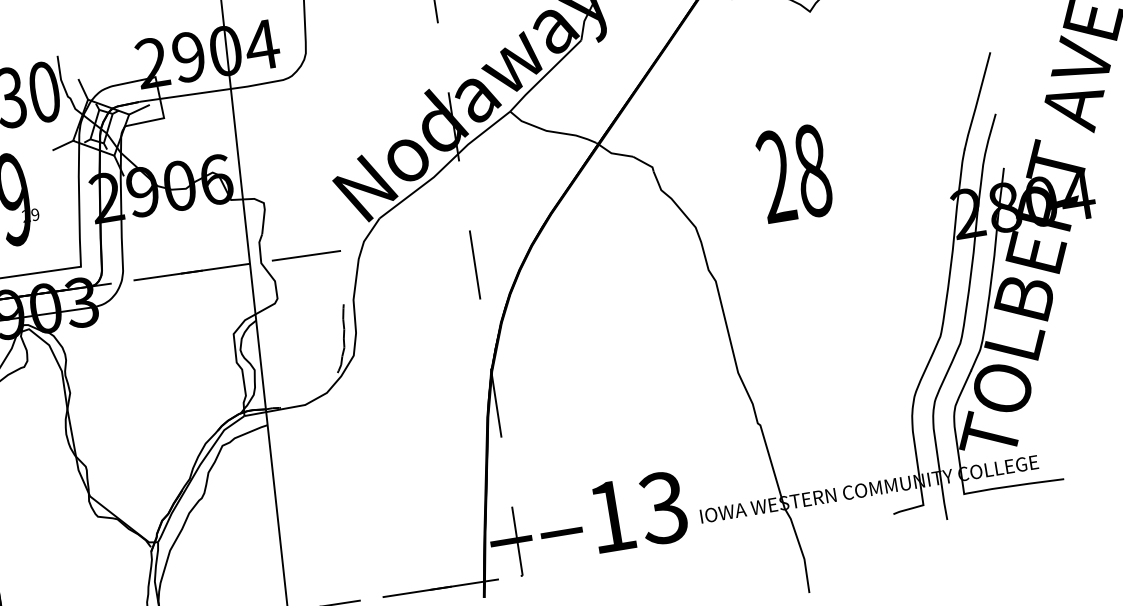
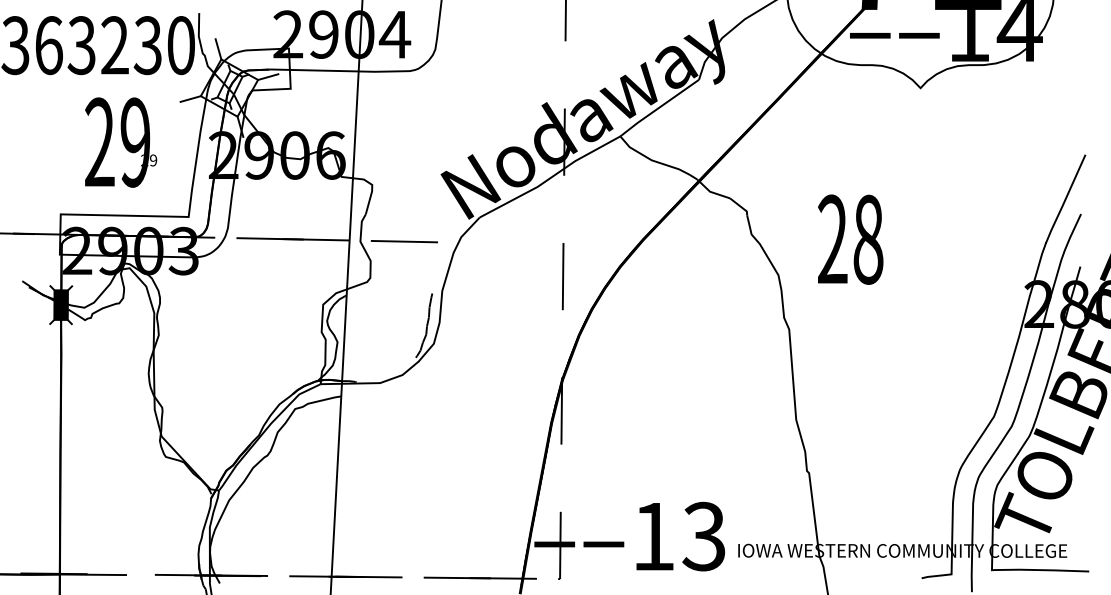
text: (794, 173) -> (850, 239), moved

